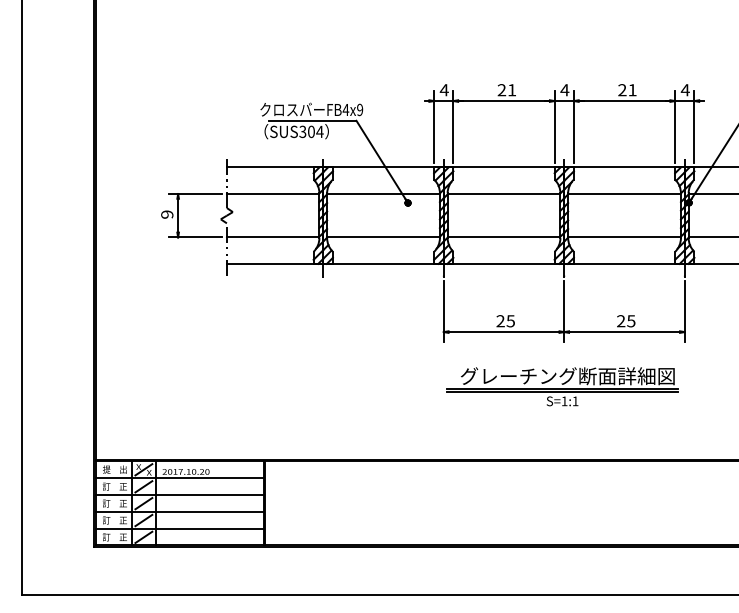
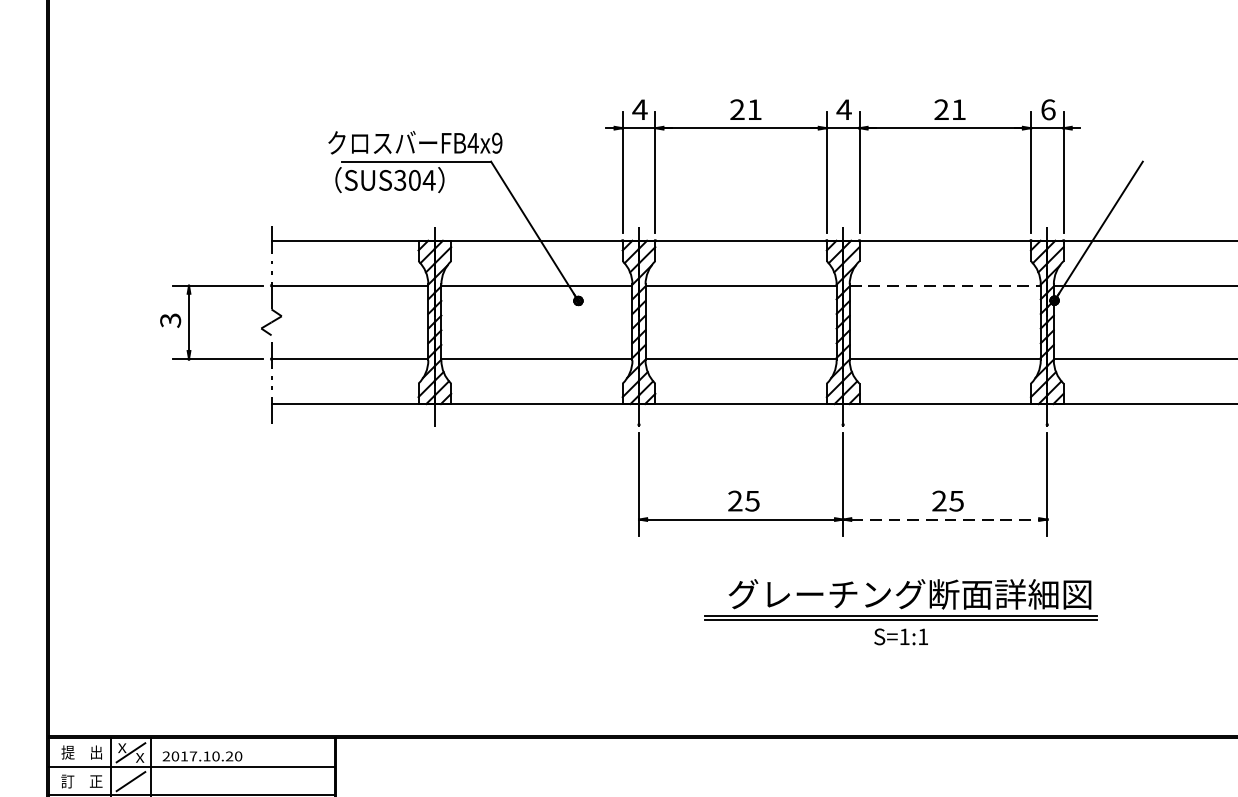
text: (684, 90) -> (1046, 110), 4 -> 6
line: (625, 194) -> (946, 286), solid -> dashed
text: (167, 214) -> (170, 320), 9 -> 3
line: (625, 332) -> (946, 520), solid -> dashed
part: (562, 386) -> (901, 611), moved

